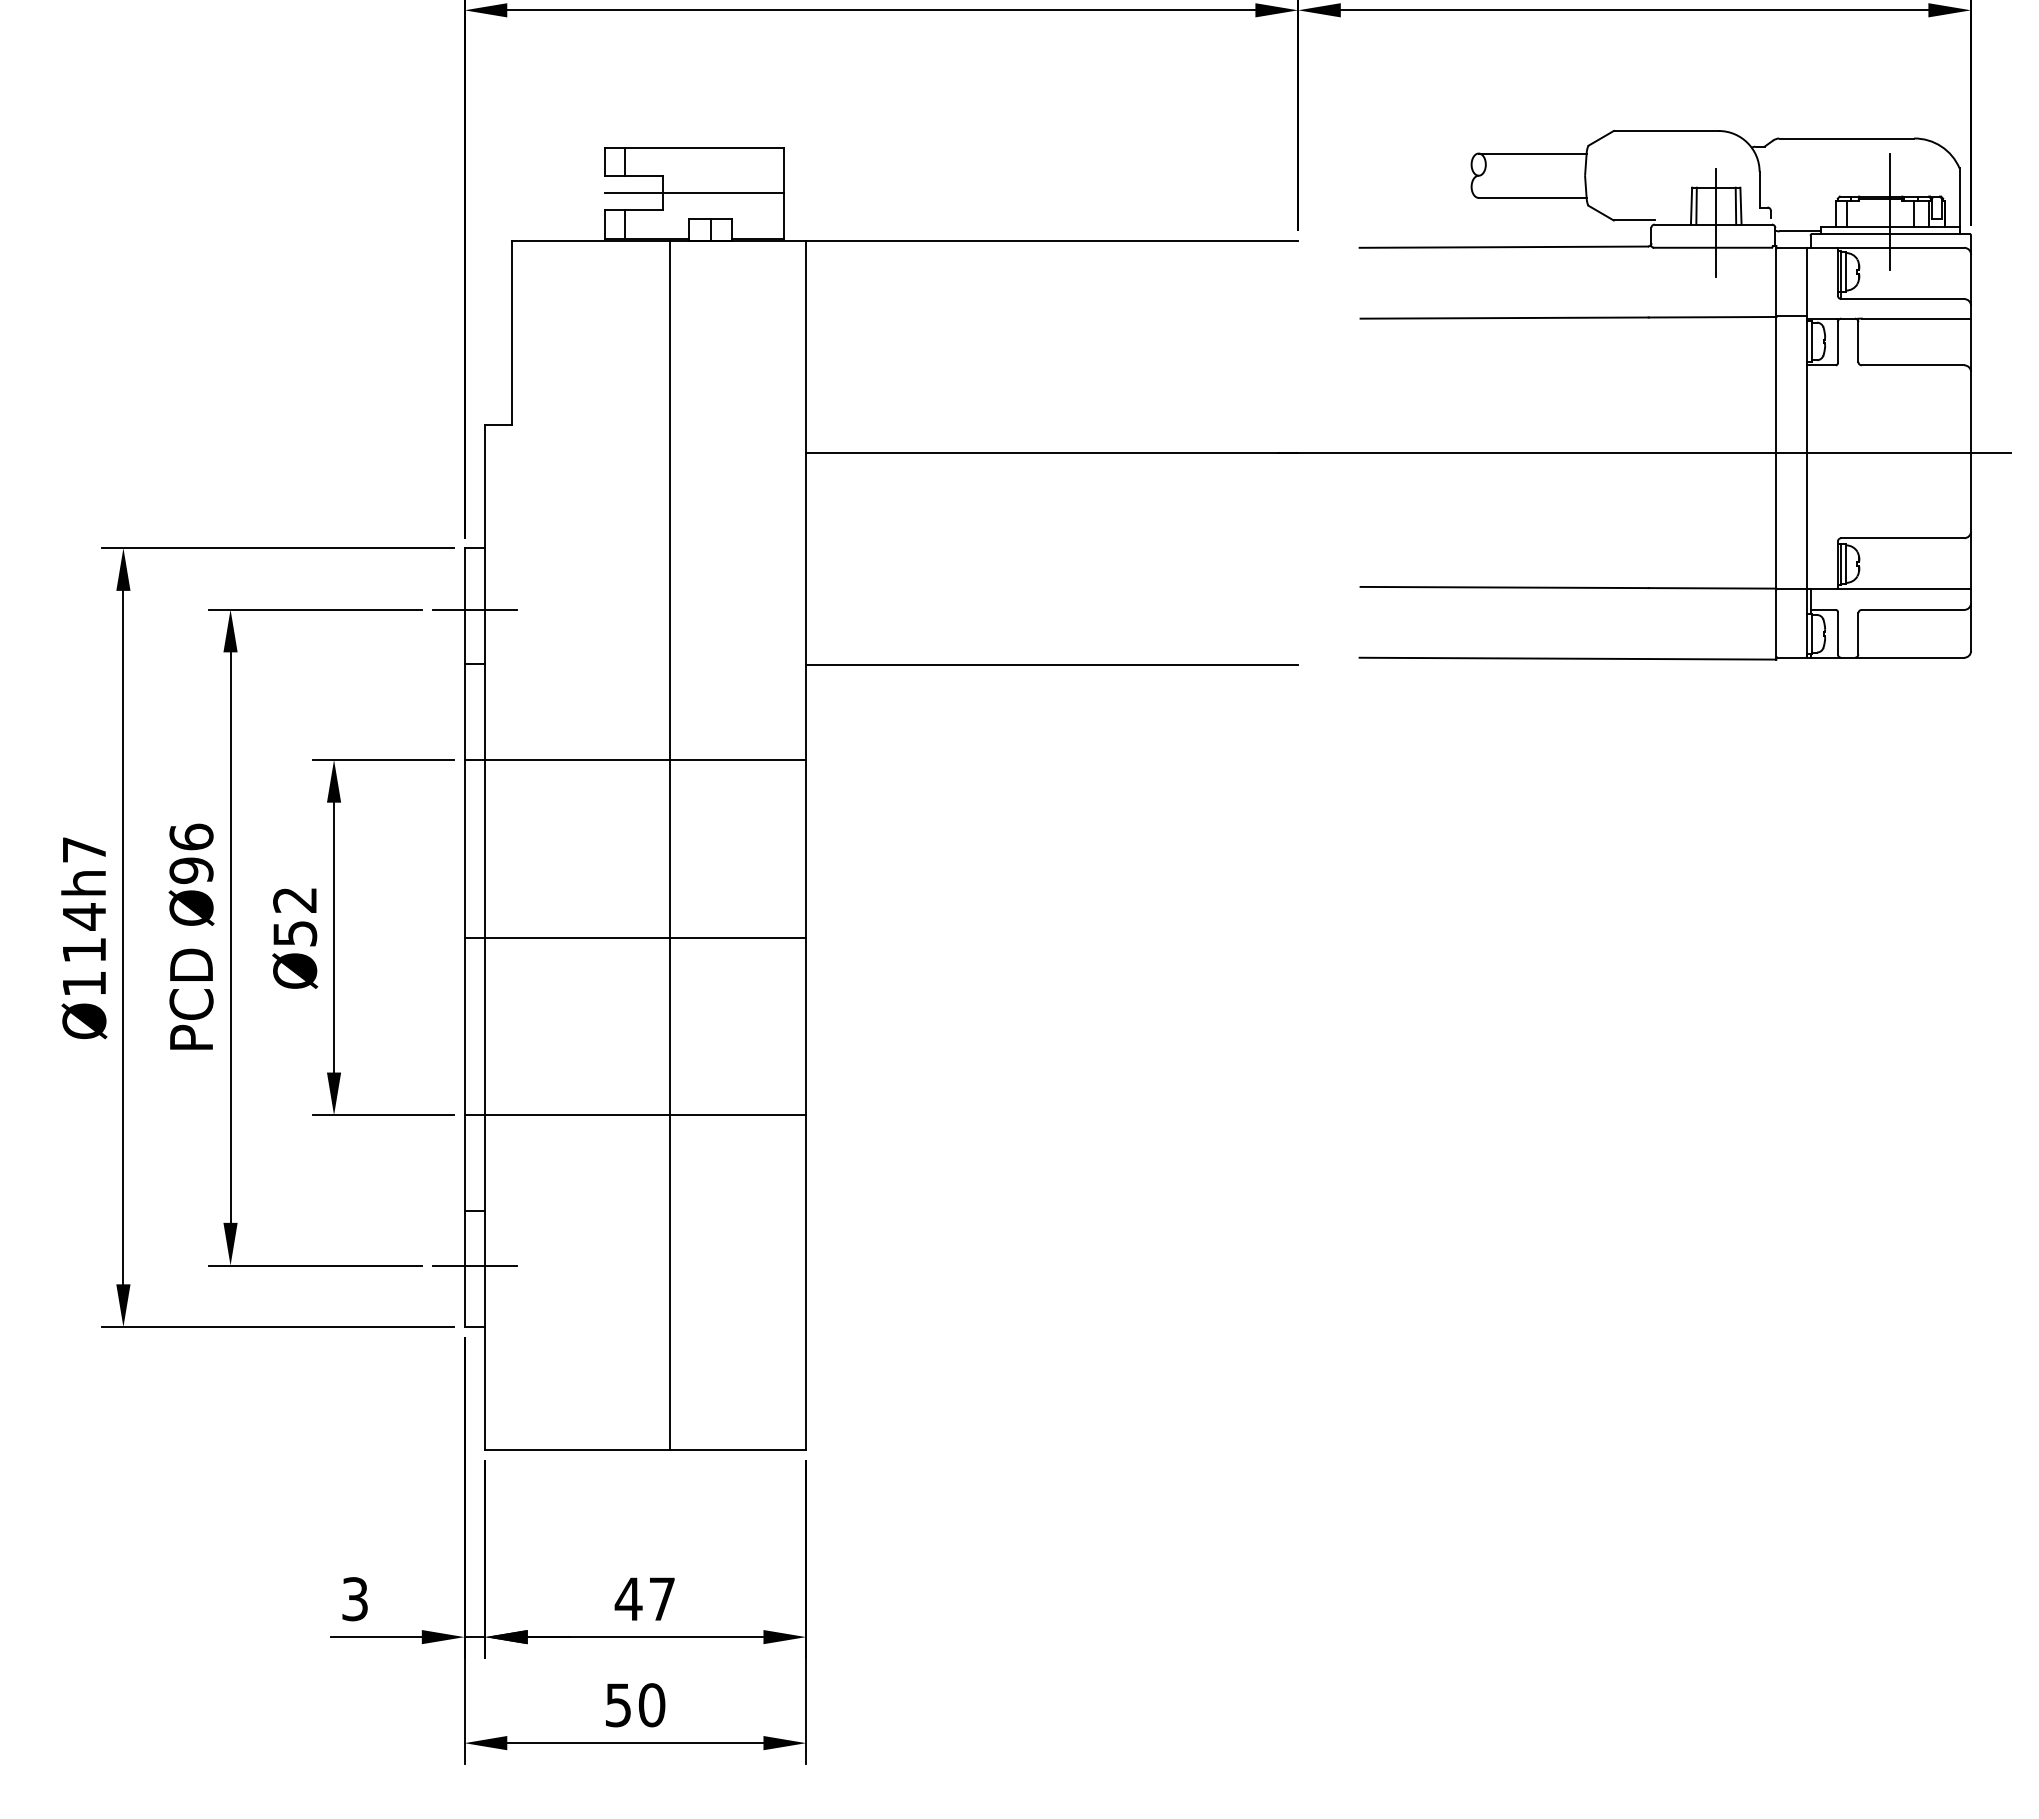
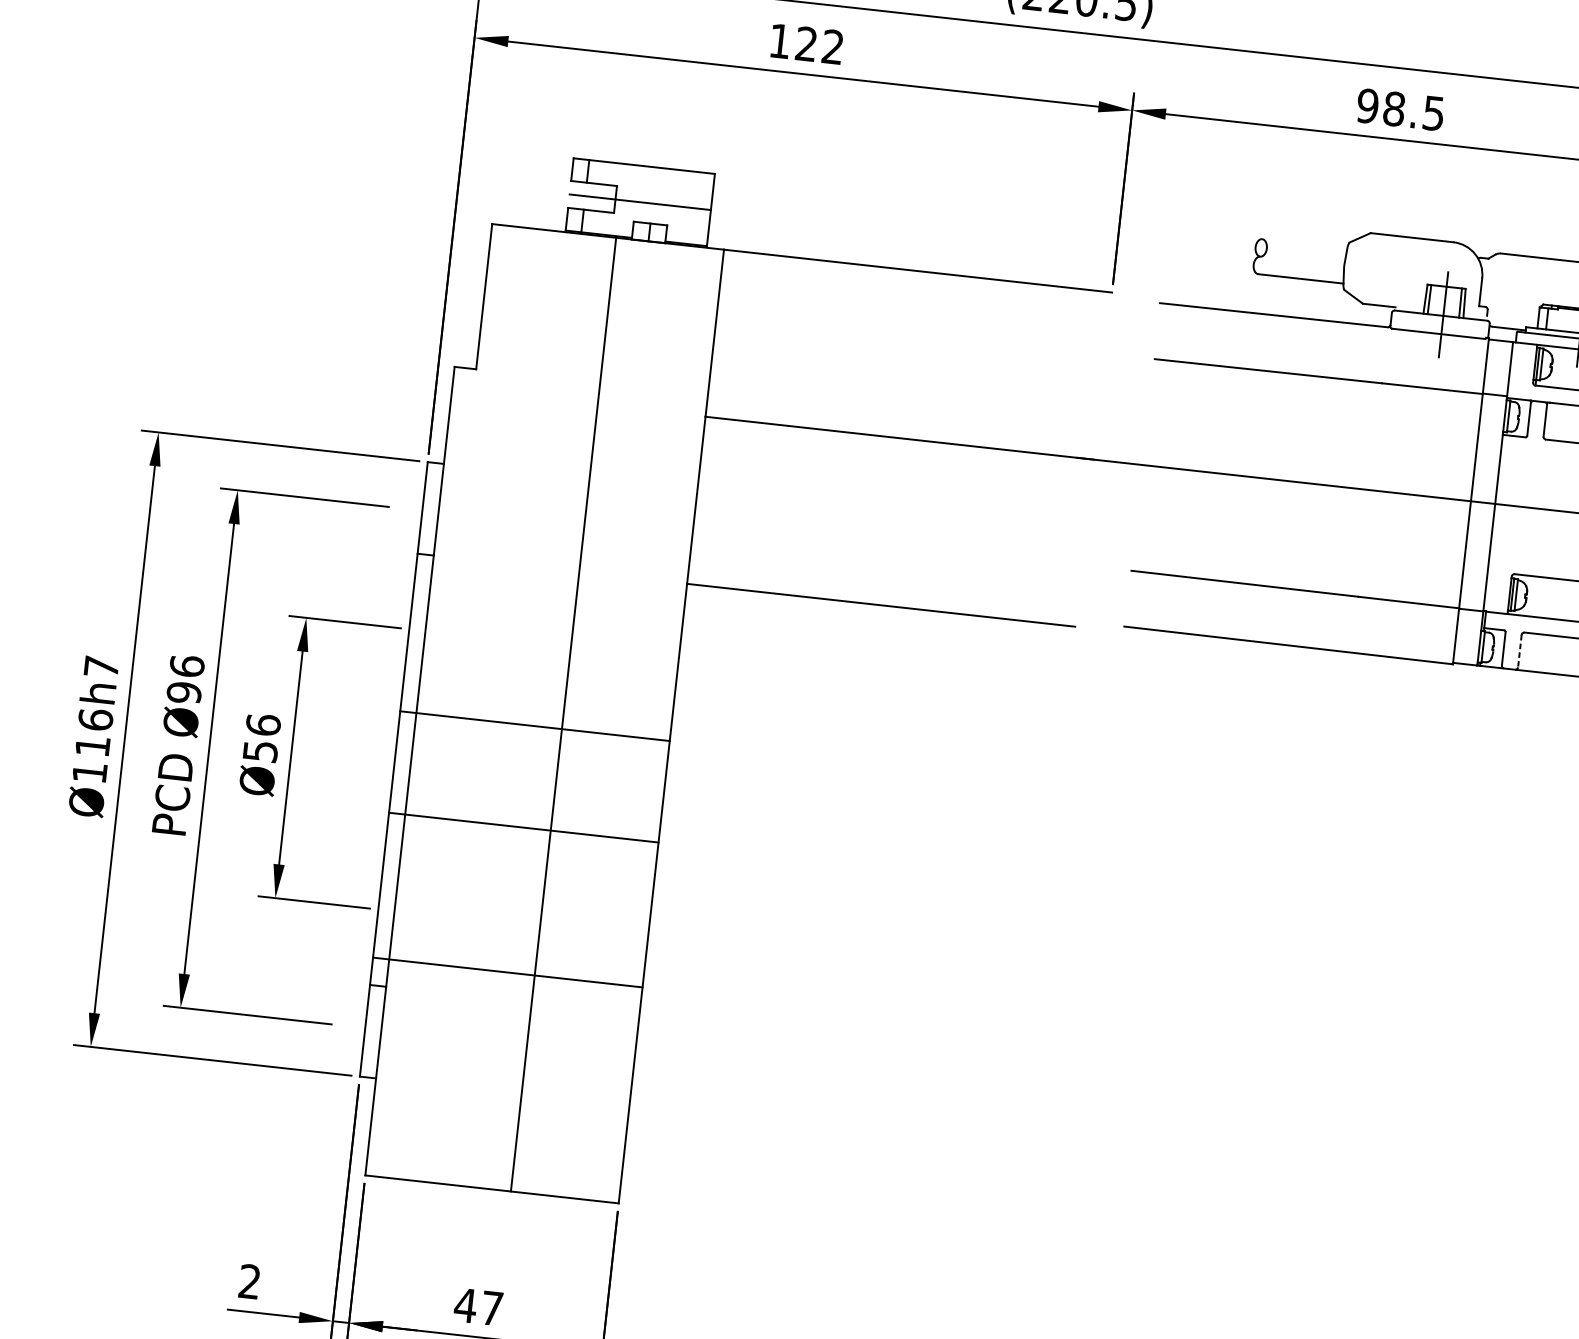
line: (1532, 153) -> (1304, 243), removed
line: (474, 609) -> (430, 511), removed
line: (1858, 634) -> (1519, 651), solid -> dashed
line: (635, 759) -> (535, 725), moved
text: (295, 899) -> (263, 724), Ø52 -> Ø56
text: (84, 916) -> (95, 719), Ø114h7 -> Ø116h7
line: (635, 937) -> (523, 827), moved
line: (635, 1115) -> (507, 972), moved
line: (474, 1265) -> (373, 1028), removed
text: (354, 1599) -> (249, 1281), 3 -> 2

